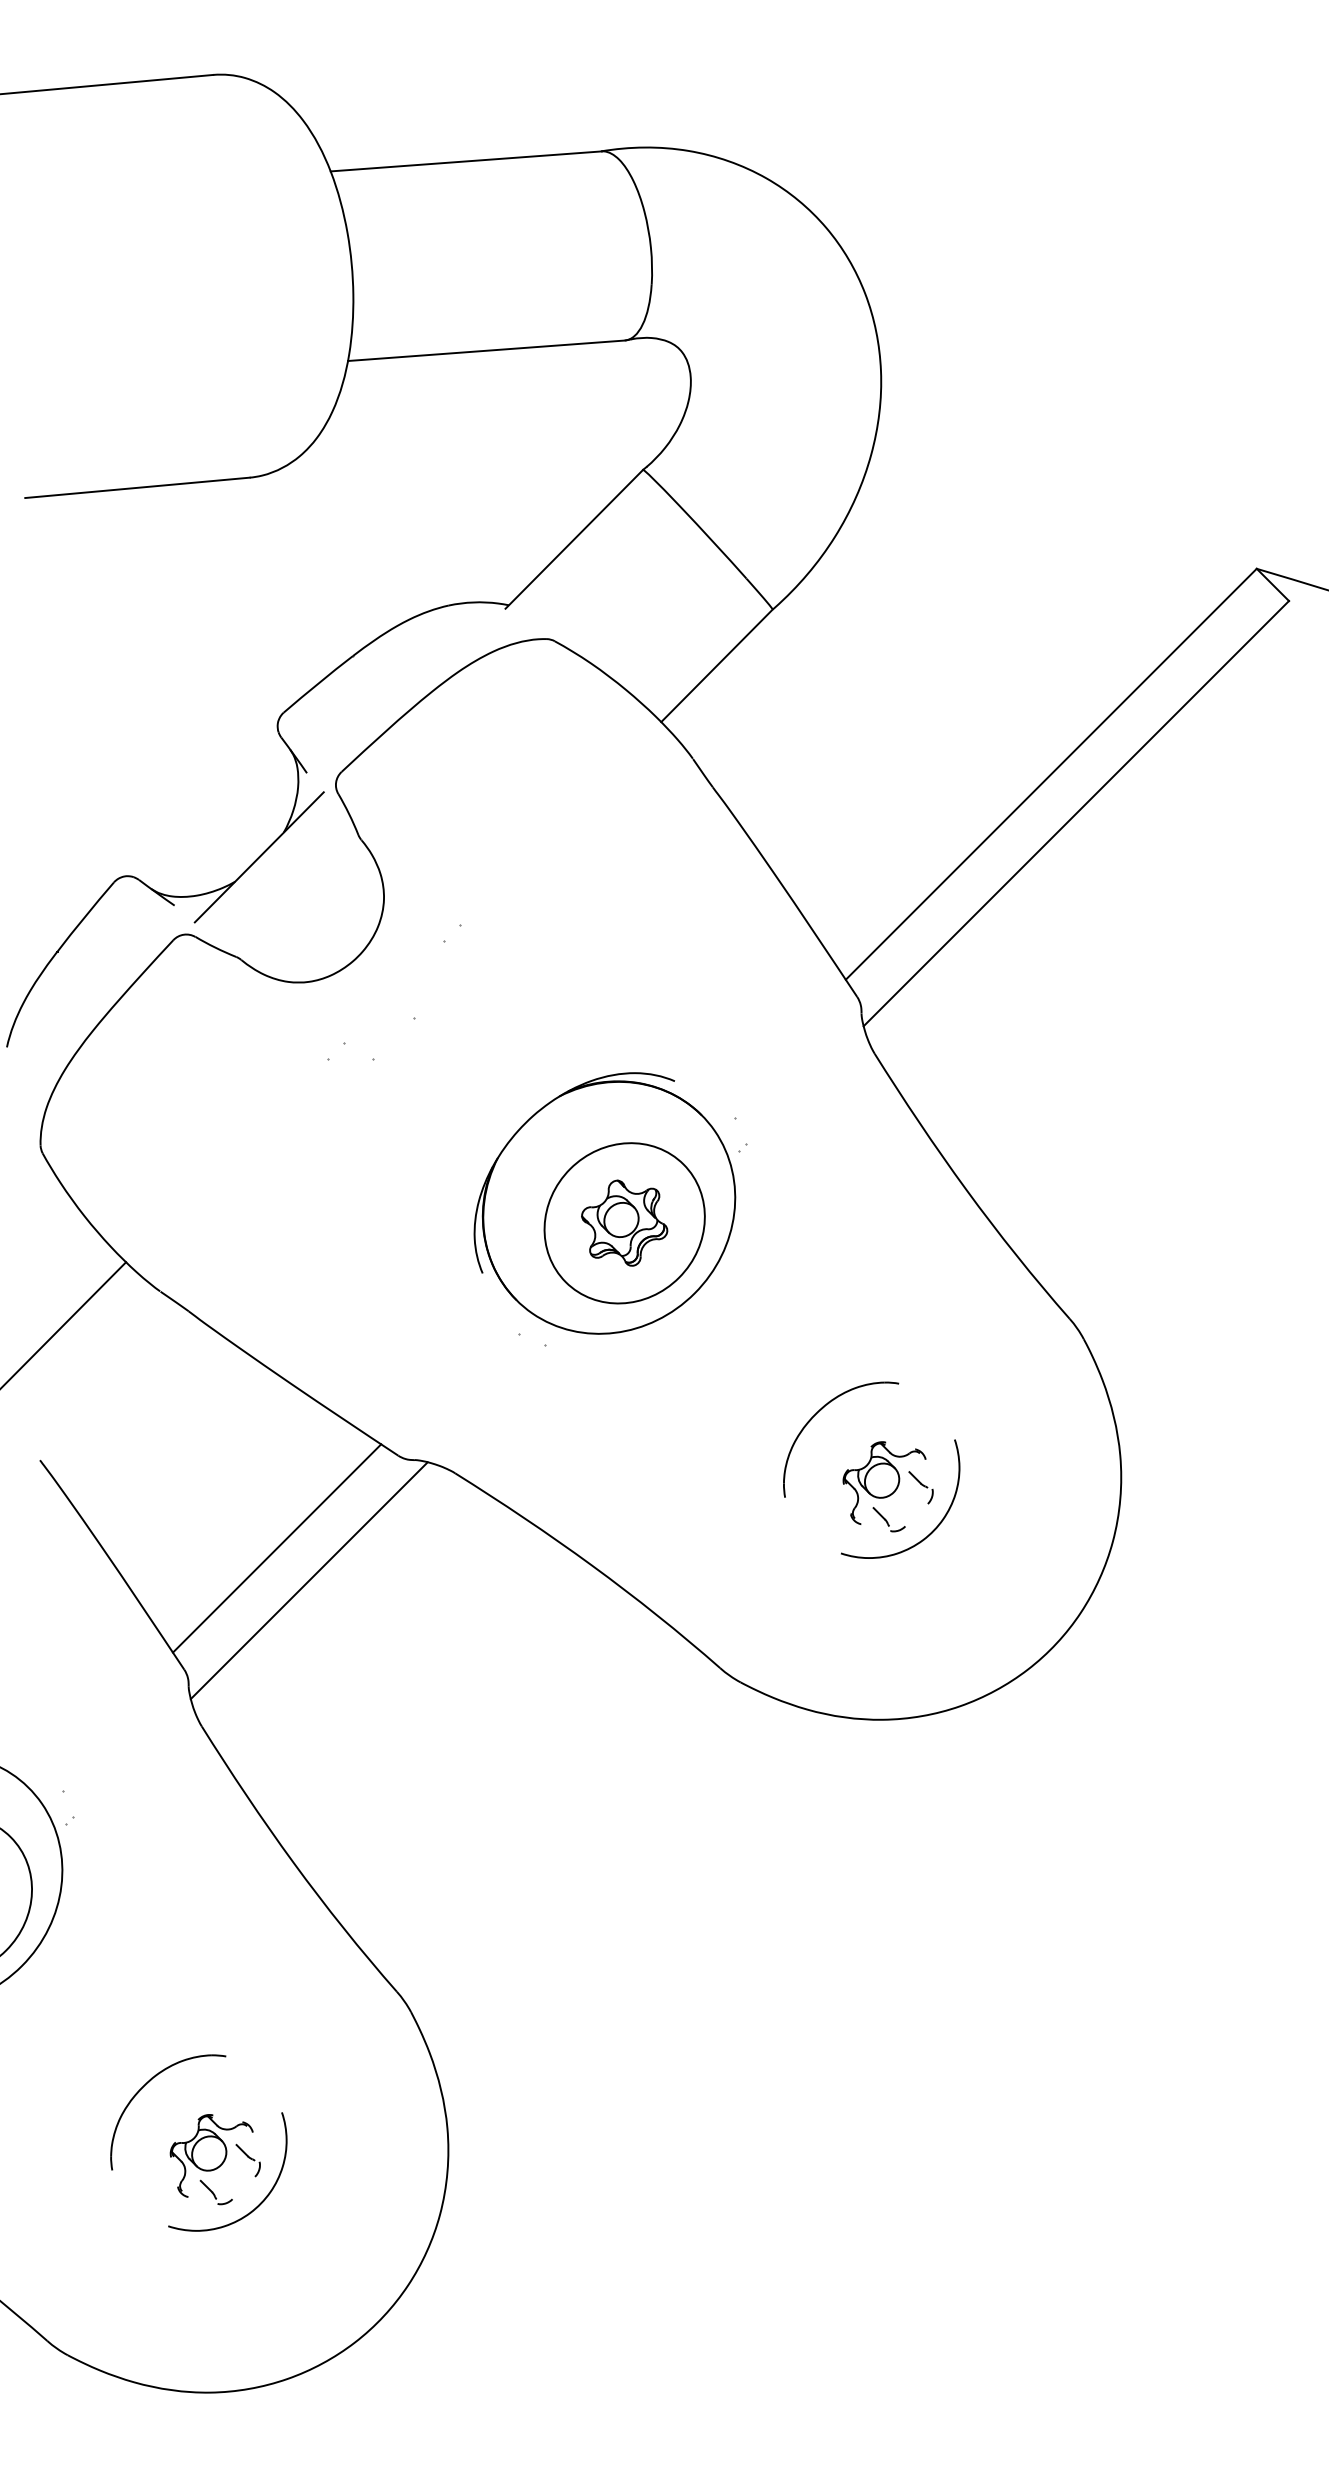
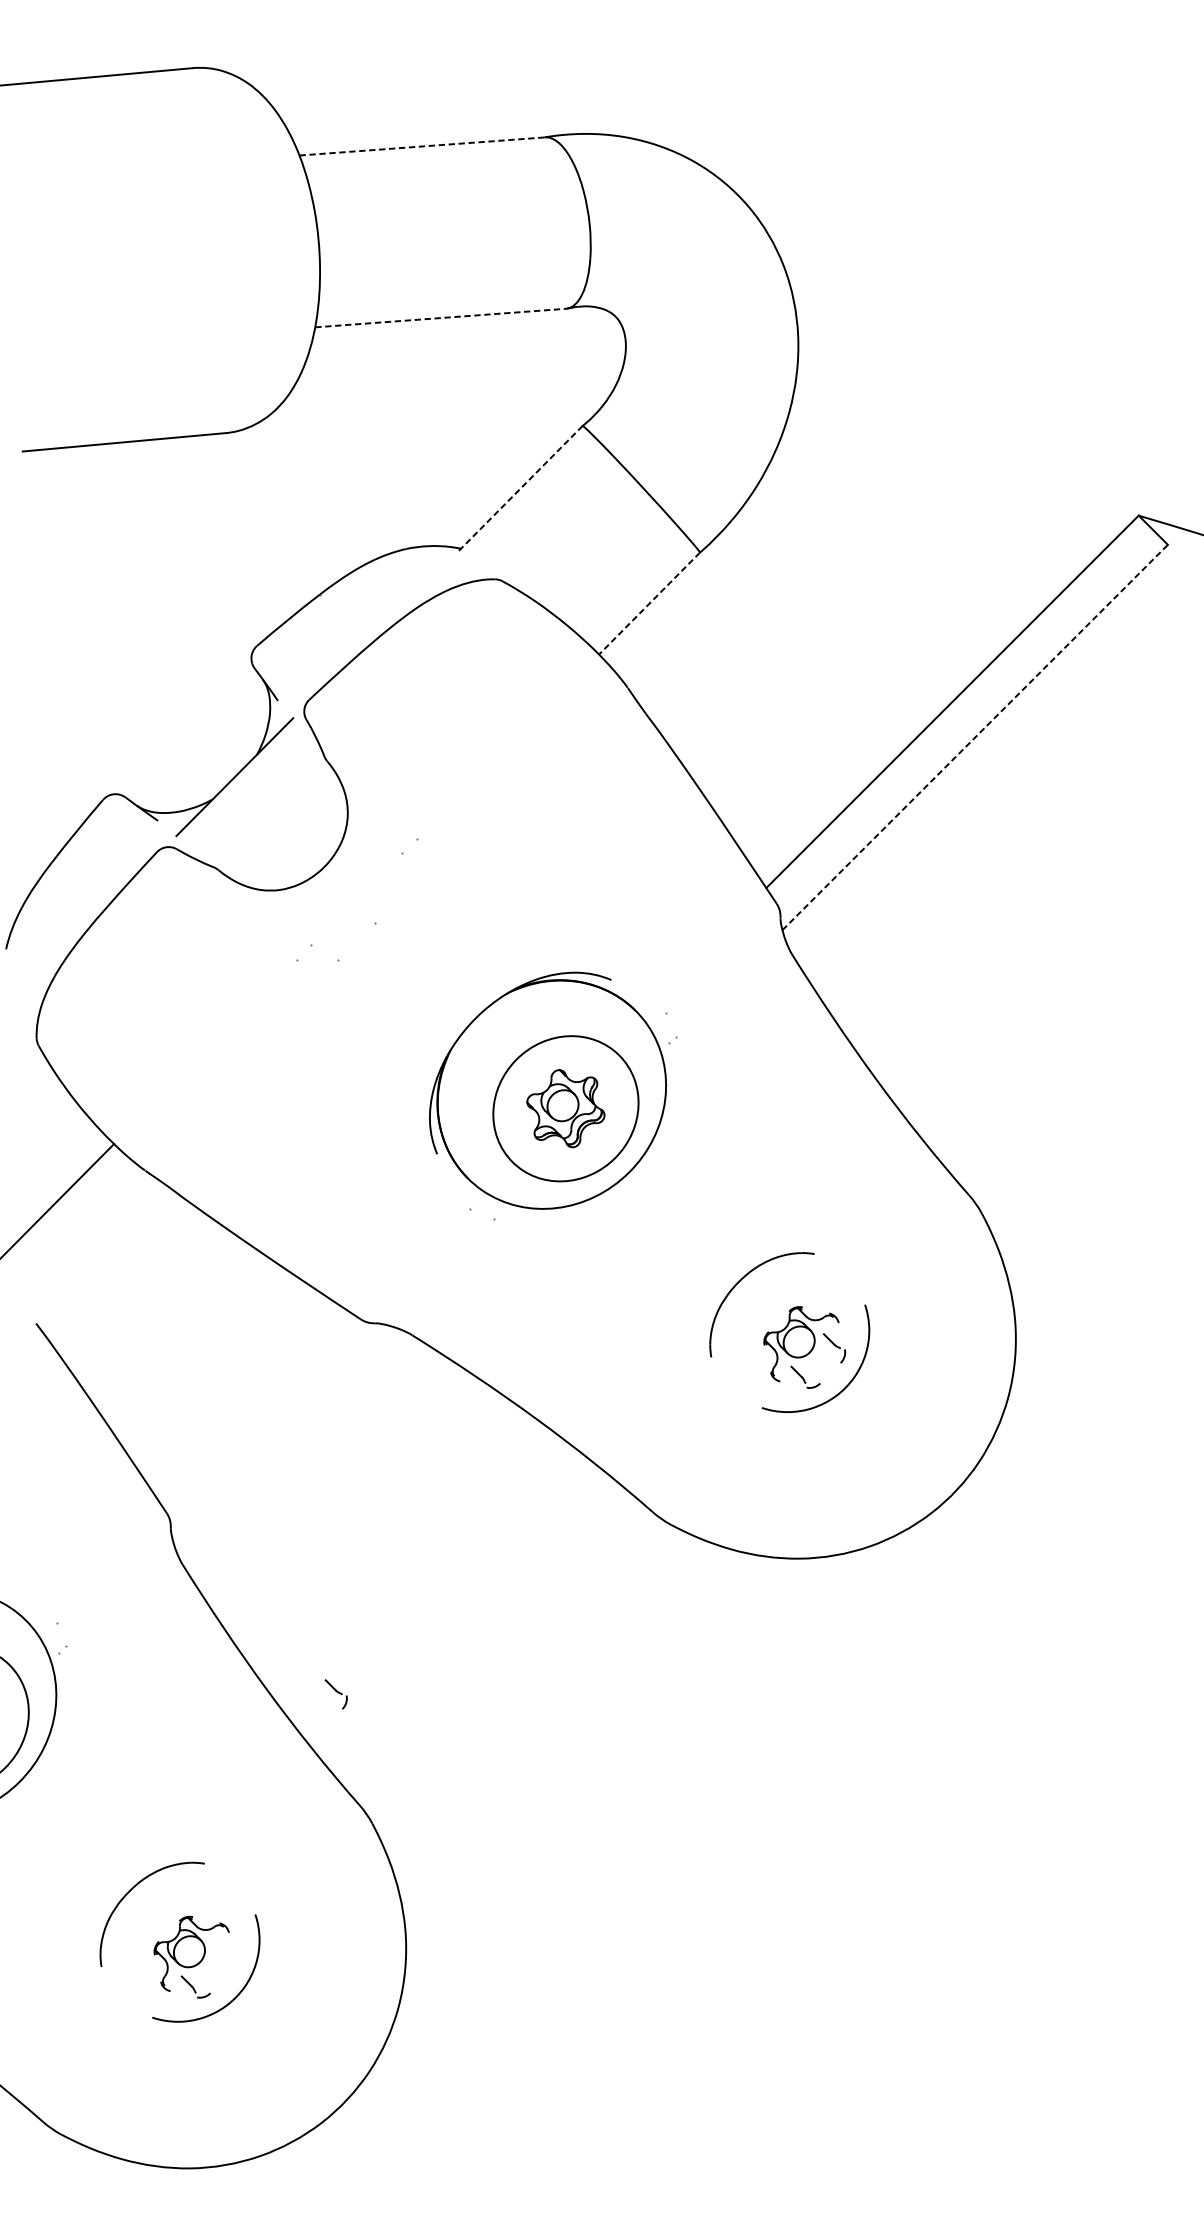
line: (466, 161) -> (422, 146), solid -> dashed
line: (486, 350) -> (440, 317), solid -> dashed
line: (574, 539) -> (520, 489), solid -> dashed
line: (716, 666) -> (649, 604), solid -> dashed
line: (1076, 813) -> (975, 737), solid -> dashed
line: (276, 1548) -> (250, 1403), removed
line: (308, 1580) -> (279, 1432), removed
part: (247, 2160) -> (335, 1694), moved

